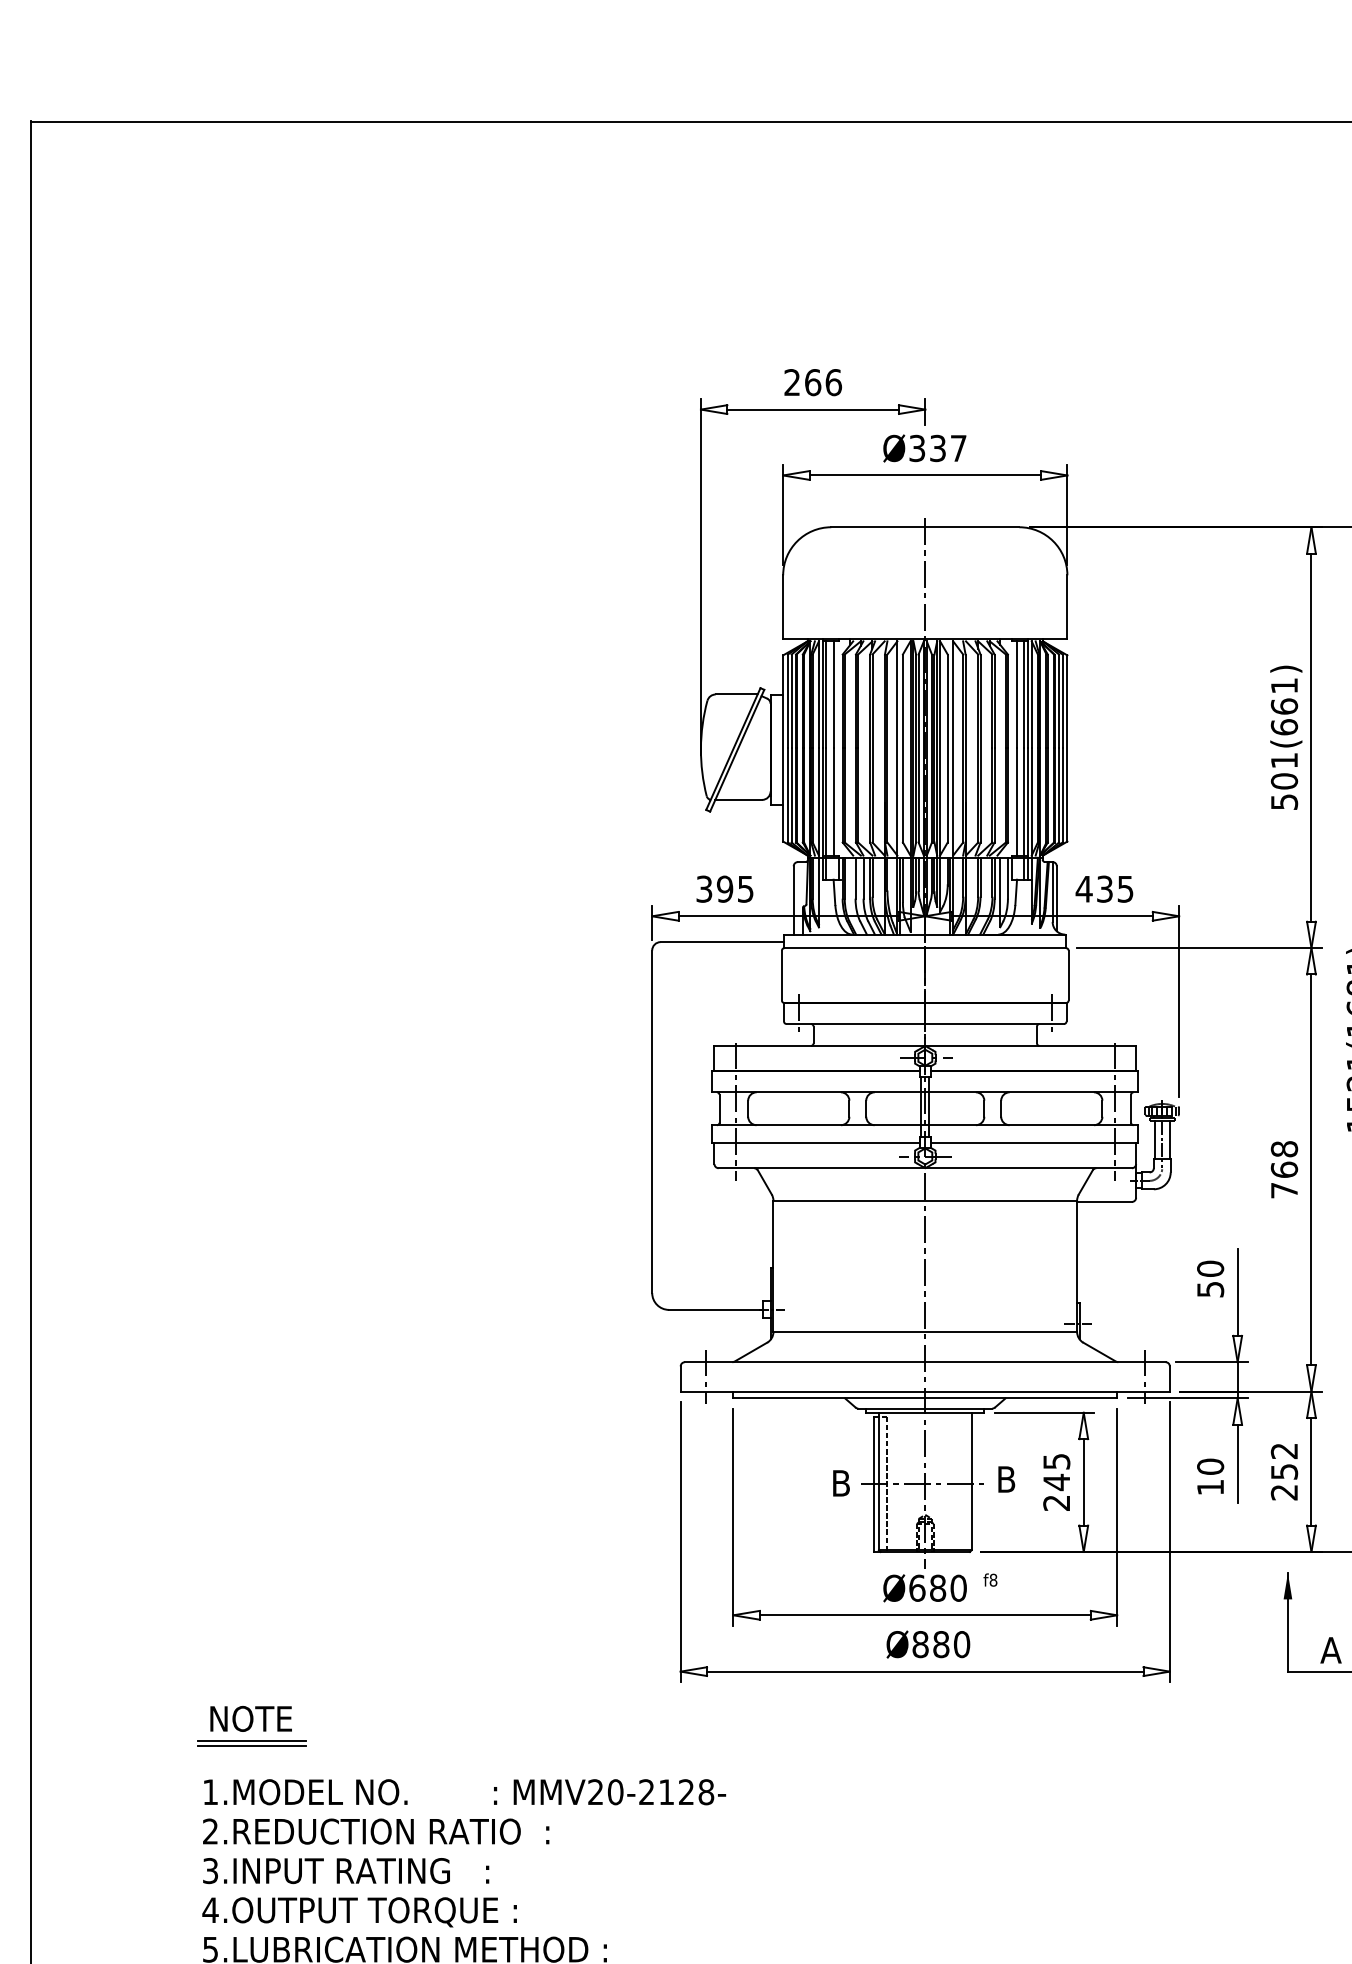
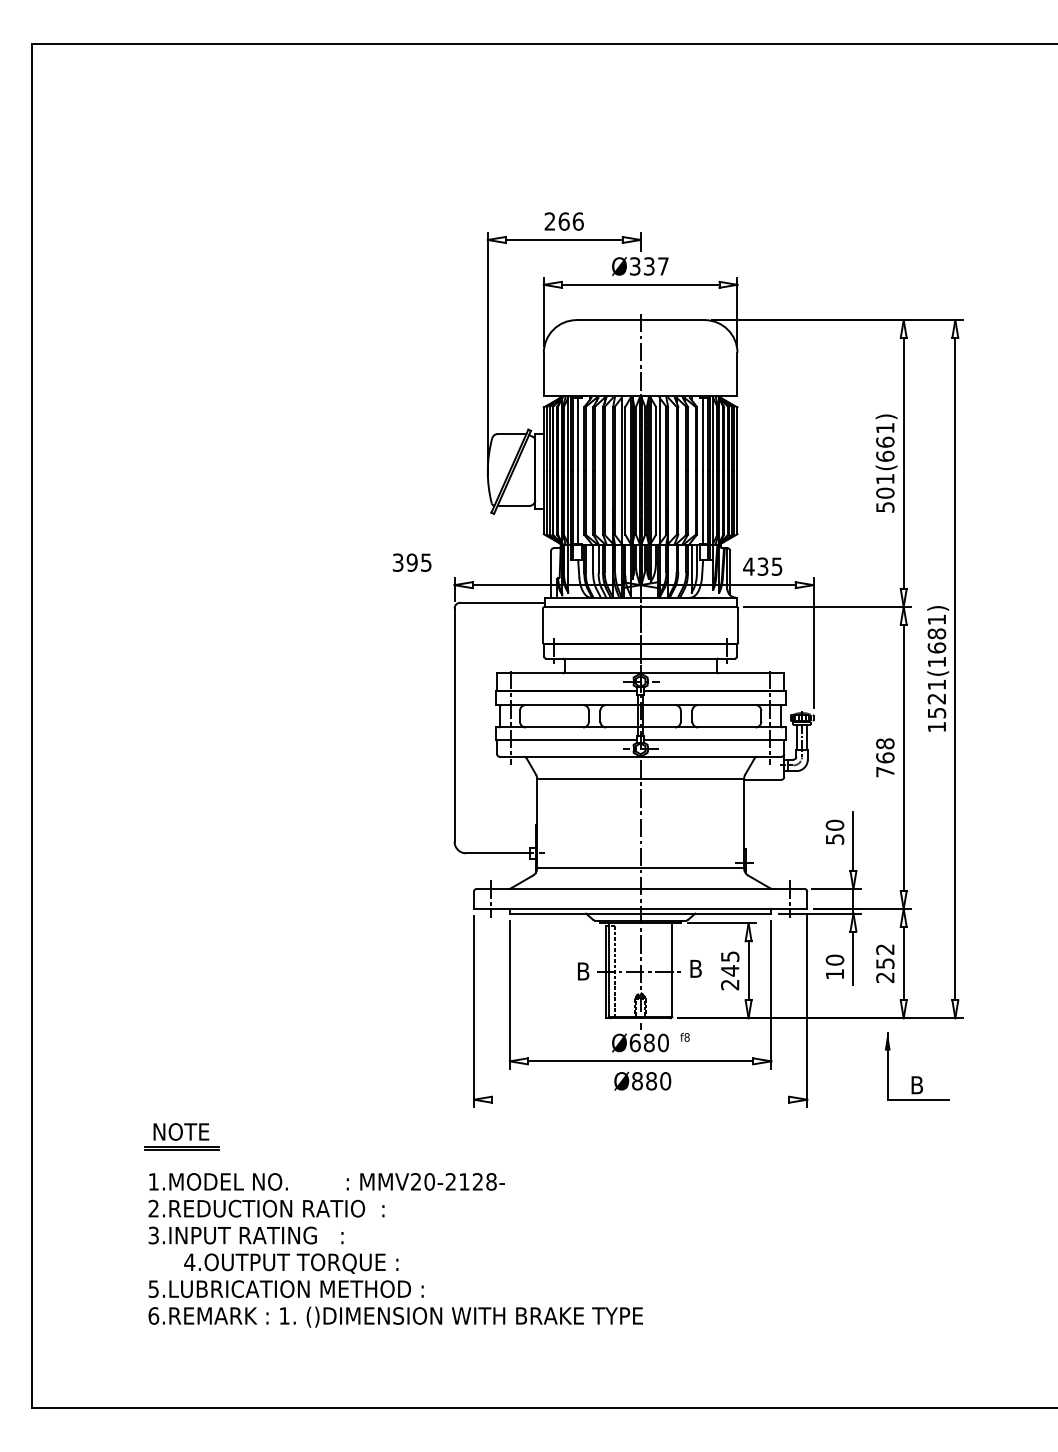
text: (723, 888) -> (411, 562), moved
text: (1331, 1650) -> (917, 1085), A -> B
line: (925, 1671) -> (640, 1099), removed
text: (359, 1912) -> (291, 1263), moved

